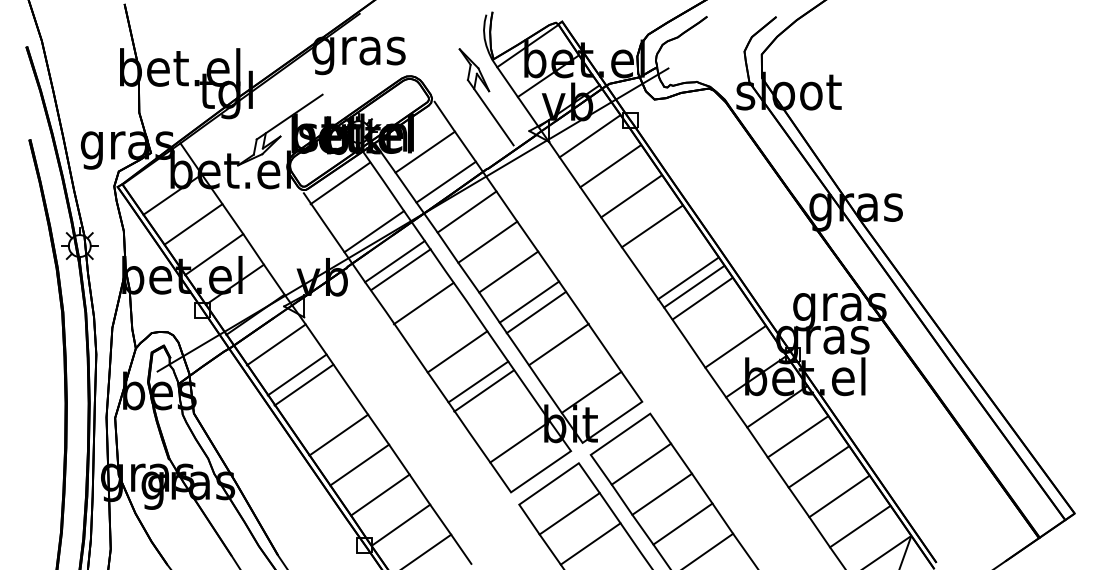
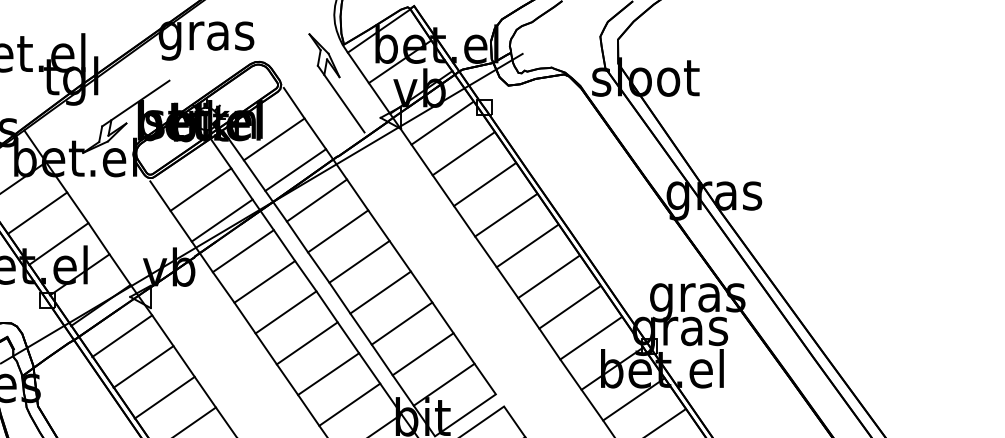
line: (340, 183) -> (201, 189), moved
line: (400, 269) -> (264, 281), moved
line: (688, 278) -> (527, 245), moved
line: (702, 298) -> (569, 307), moved
line: (423, 303) -> (285, 312), moved
line: (536, 312) -> (402, 323), moved
line: (558, 344) -> (422, 354), moved
line: (303, 384) -> (164, 397), moved
line: (483, 390) -> (349, 404), moved

